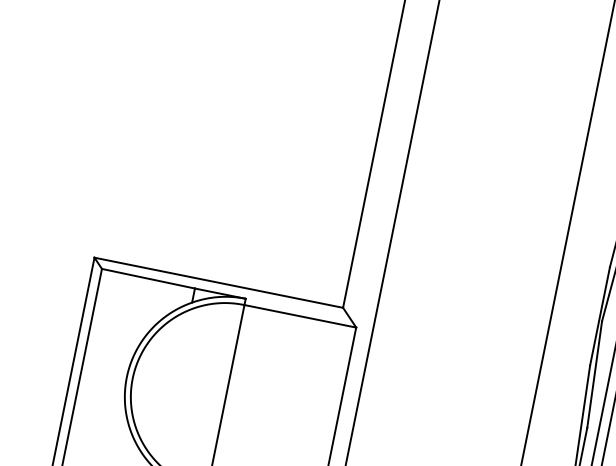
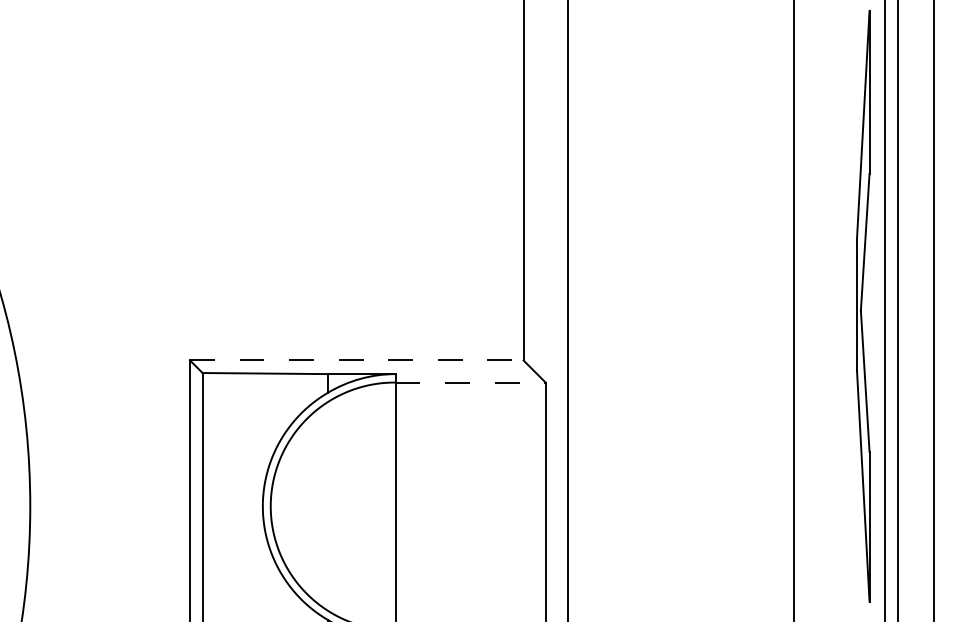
line: (218, 282) -> (356, 360), solid -> dashed
line: (300, 316) -> (470, 382), solid -> dashed

